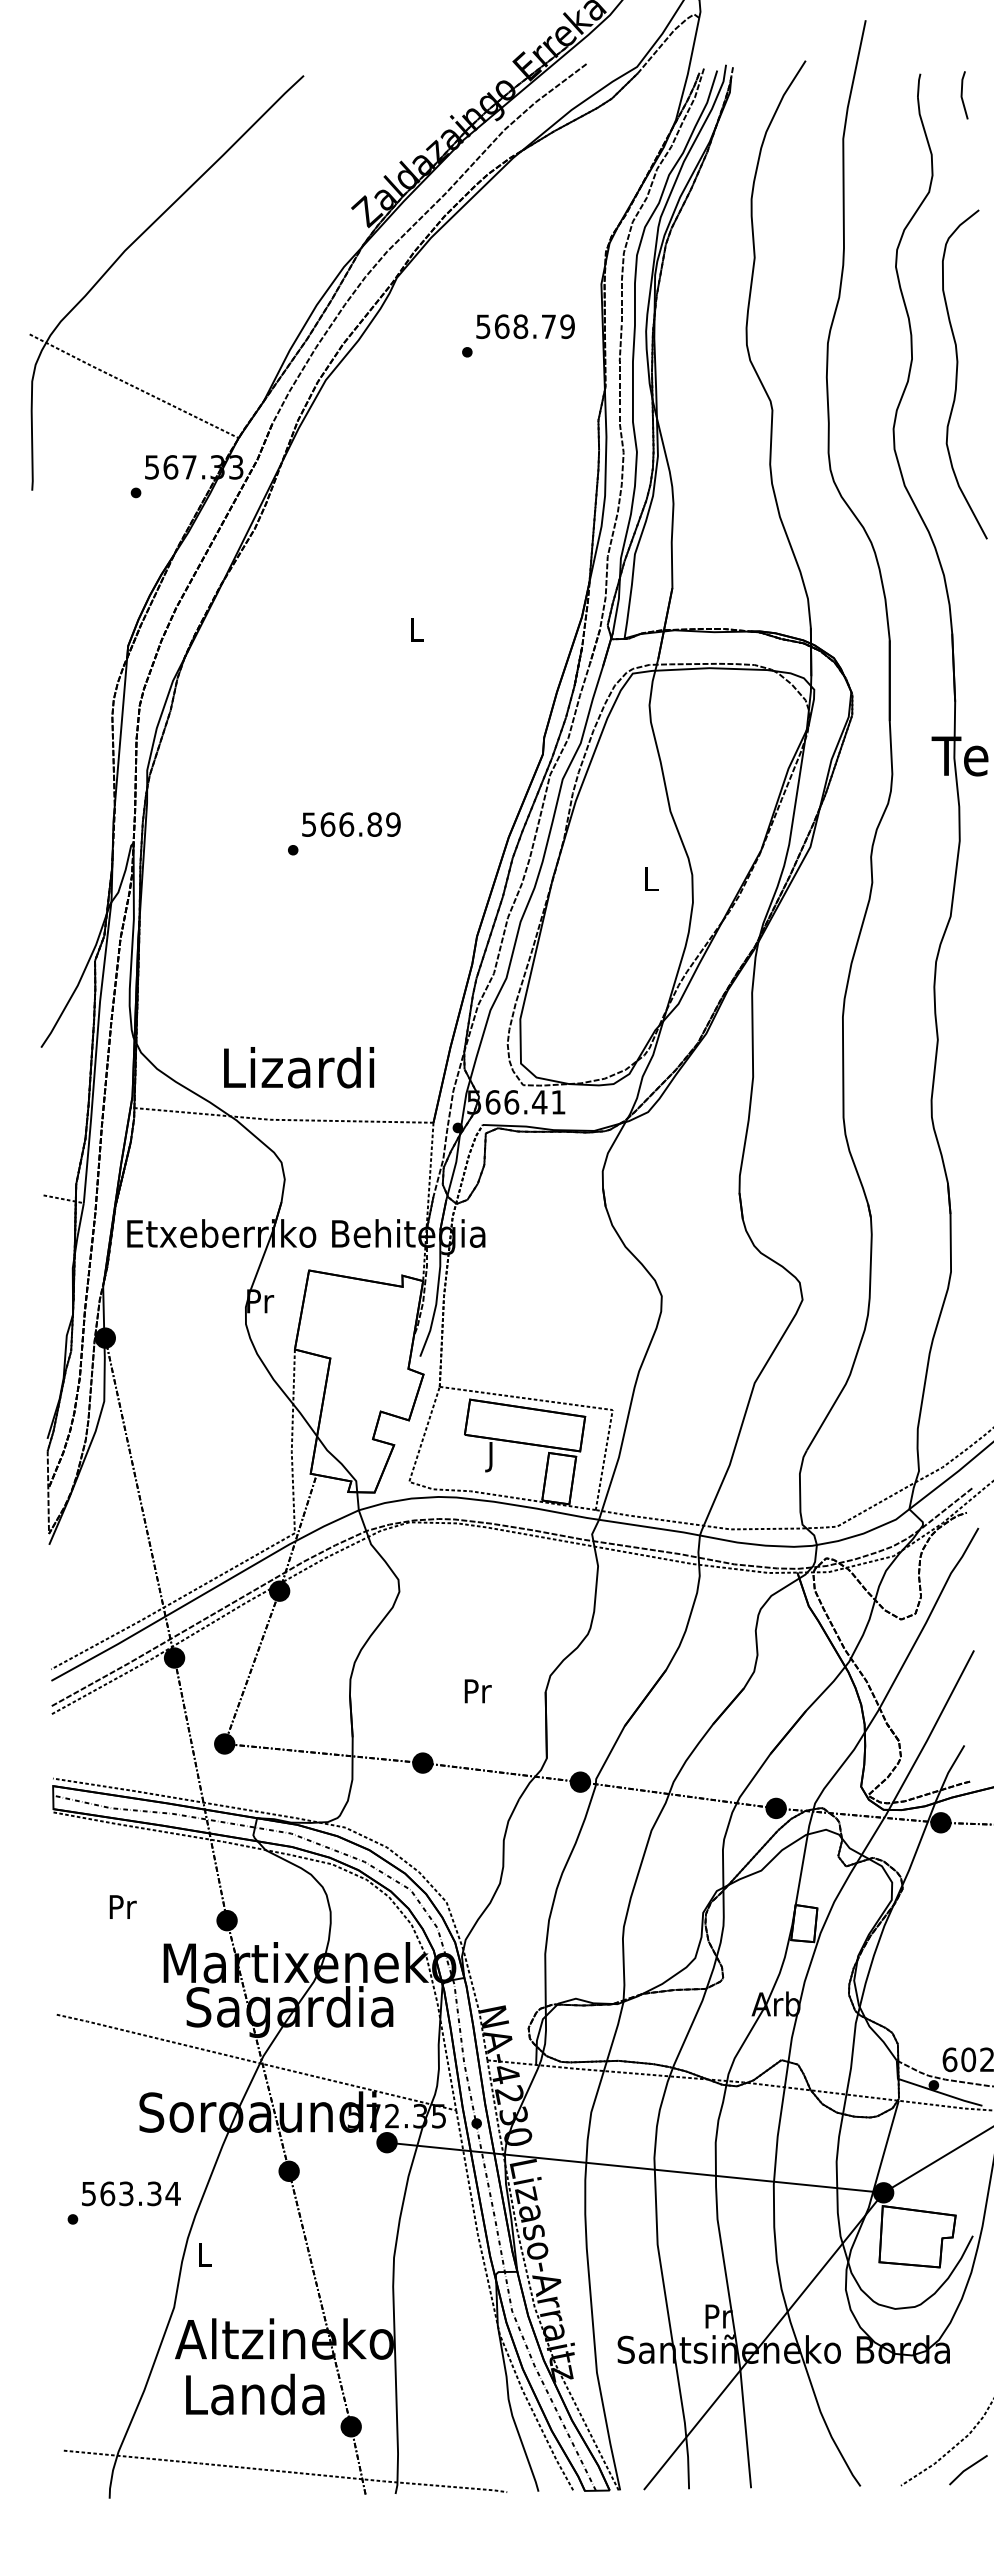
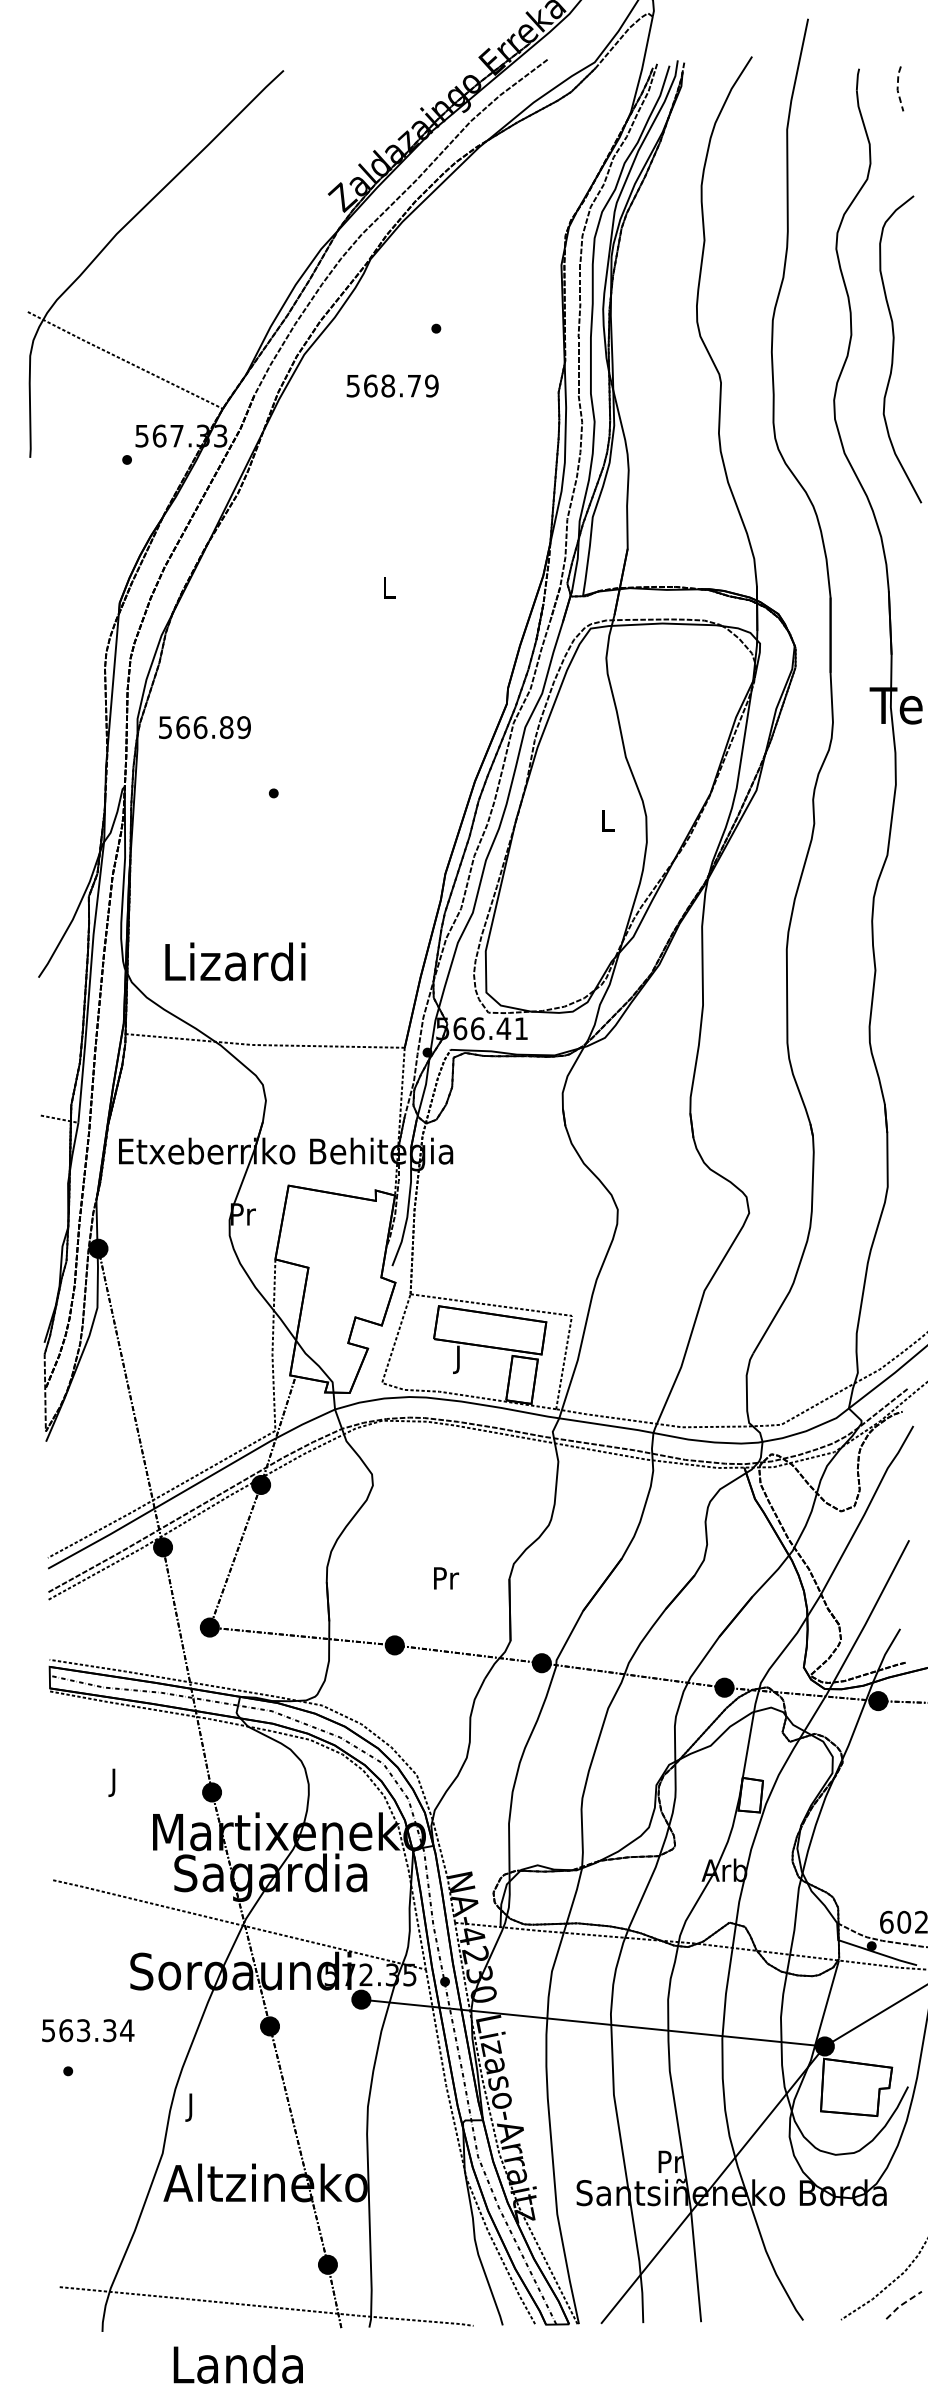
line: (961, 95) -> (897, 89), solid -> dashed
text: (525, 326) -> (392, 385), moved
text: (351, 824) -> (205, 727), moved
text: (299, 1067) -> (235, 961), moved
text: (122, 1910) -> (114, 1782), Pr -> J
text: (131, 2193) -> (88, 2030), moved
text: (204, 2258) -> (191, 2107), L -> J
text: (255, 2394) -> (238, 2364), moved
line: (966, 2469) -> (902, 2304), solid -> dashed

